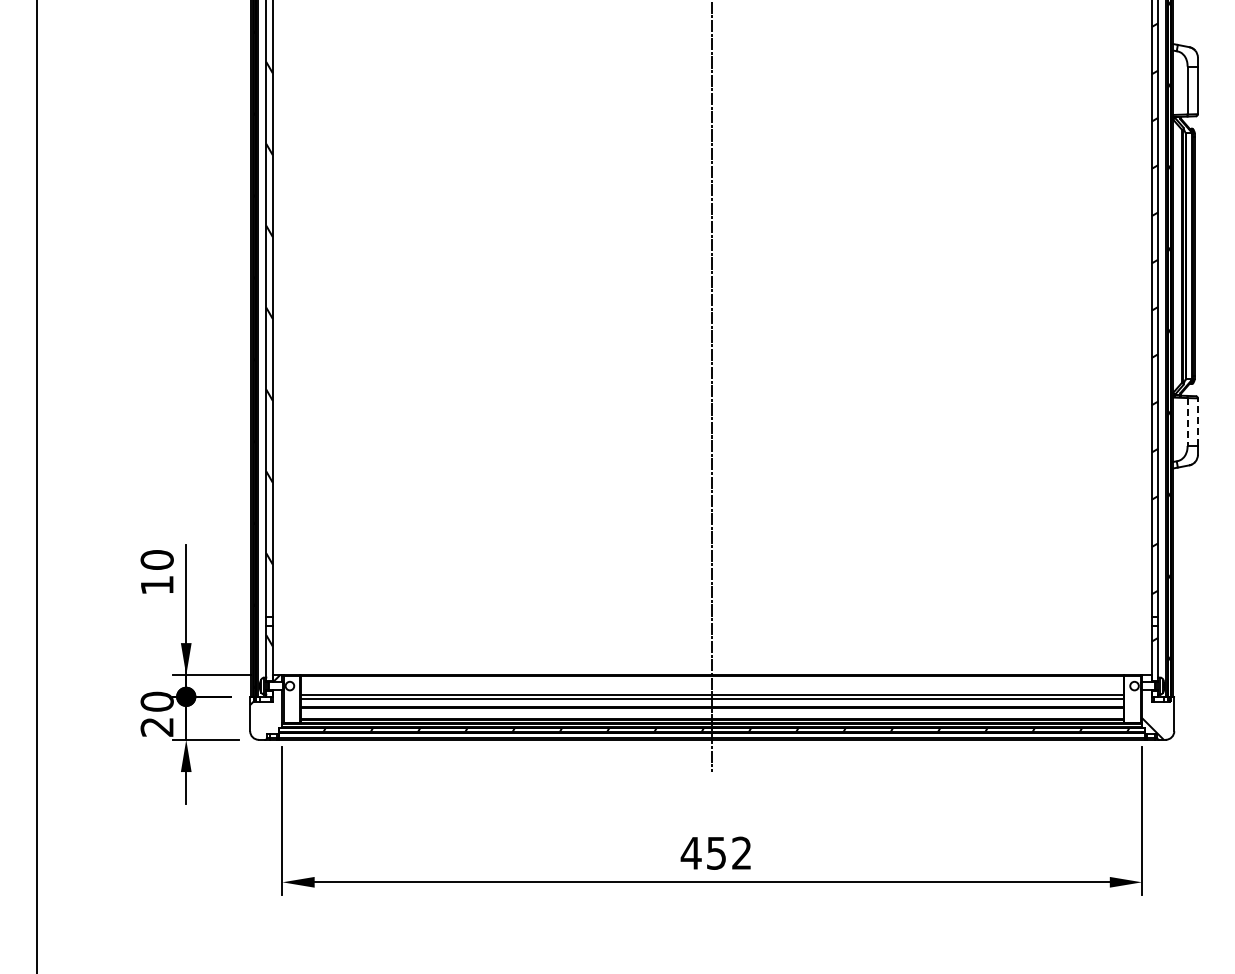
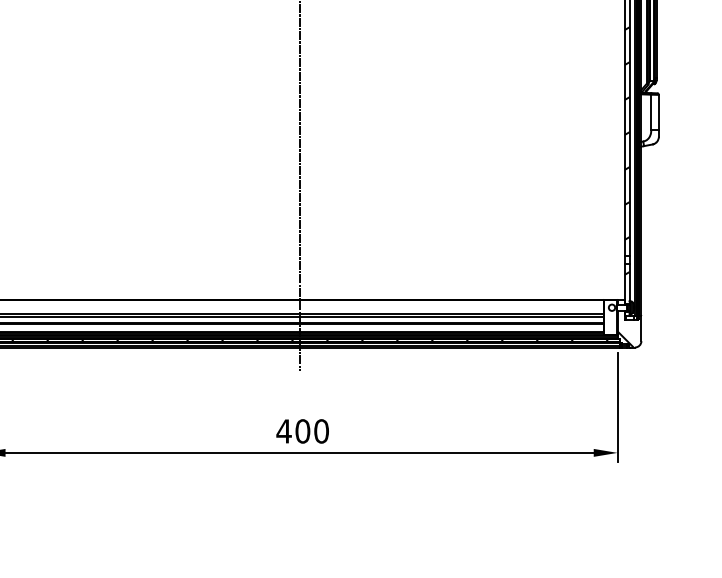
line: (1187, 422) -> (651, 112), dashed -> solid
line: (1197, 422) -> (658, 112), dashed -> solid
text: (728, 852) -> (311, 430), 452 -> 400

